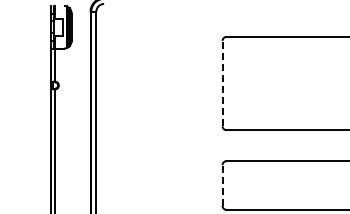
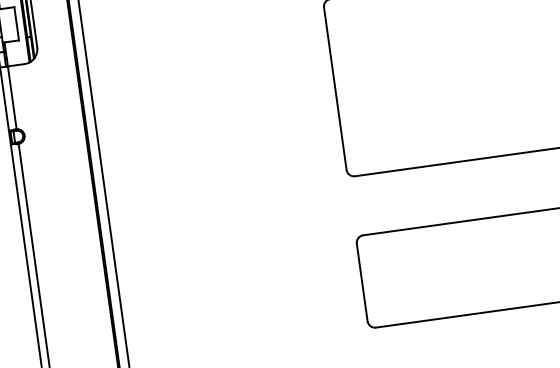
line: (222, 83) -> (335, 88), dashed -> solid
line: (222, 185) -> (362, 282), dashed -> solid

